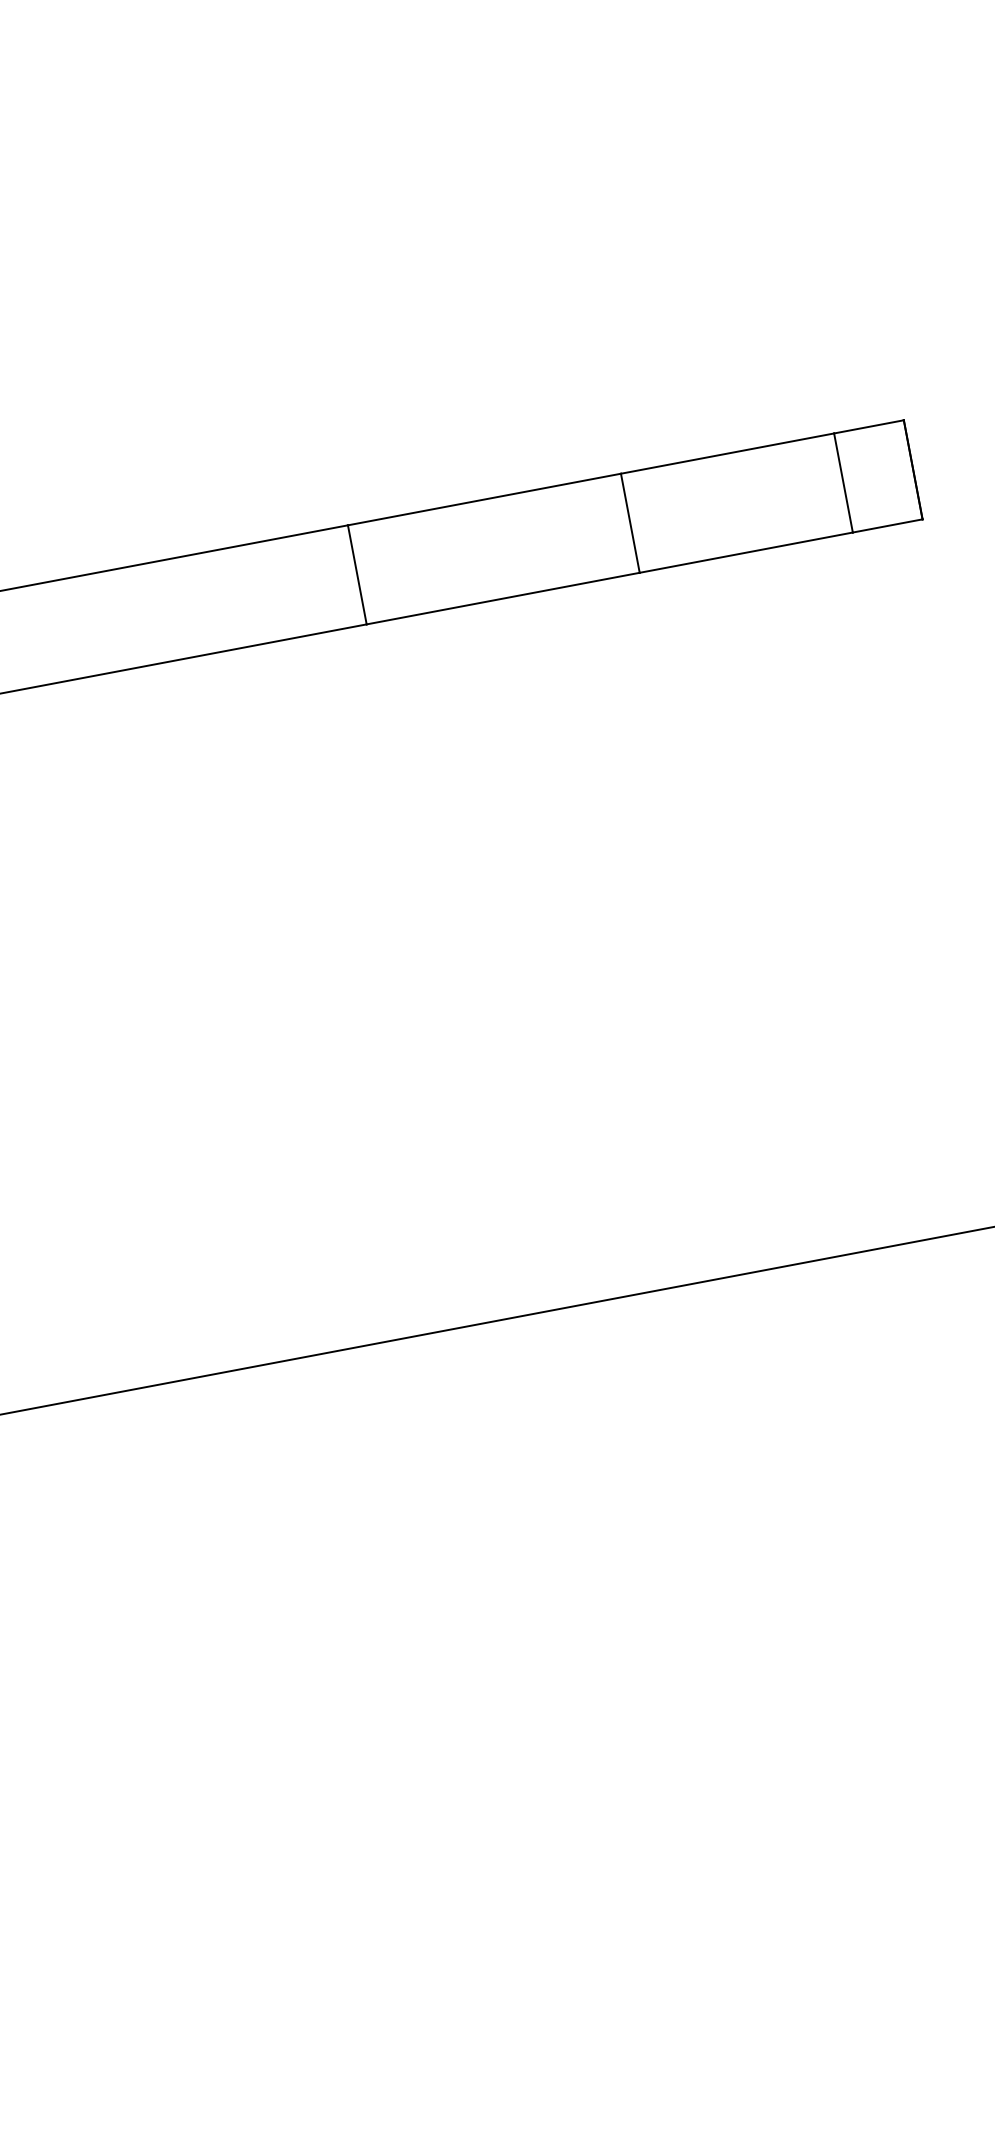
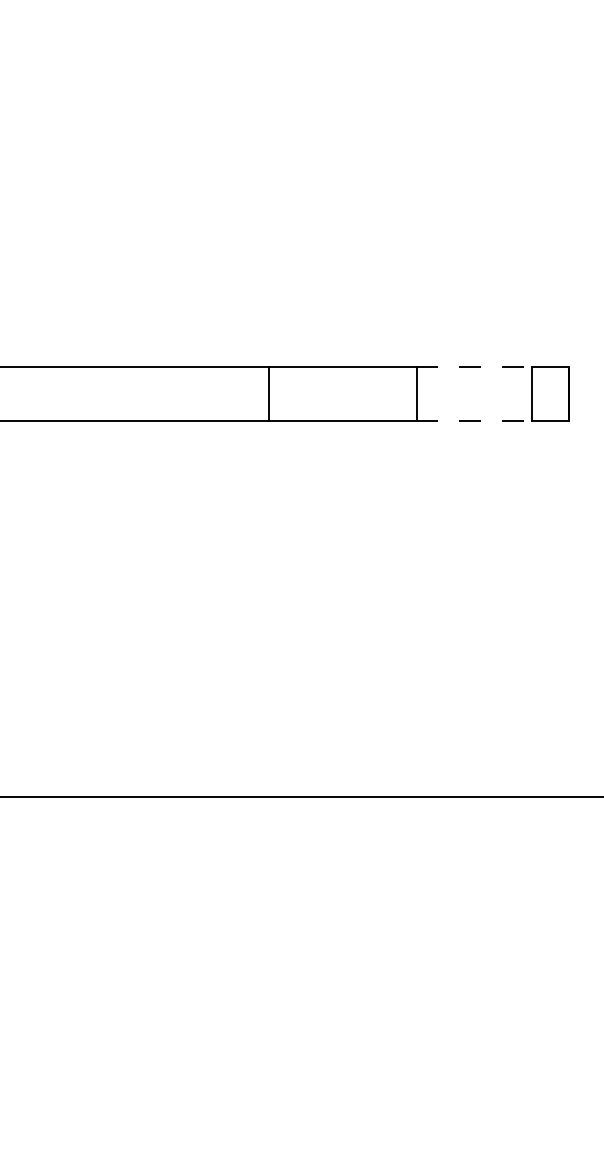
line: (728, 454) -> (474, 367), solid -> dashed
line: (746, 552) -> (474, 420), solid -> dashed

